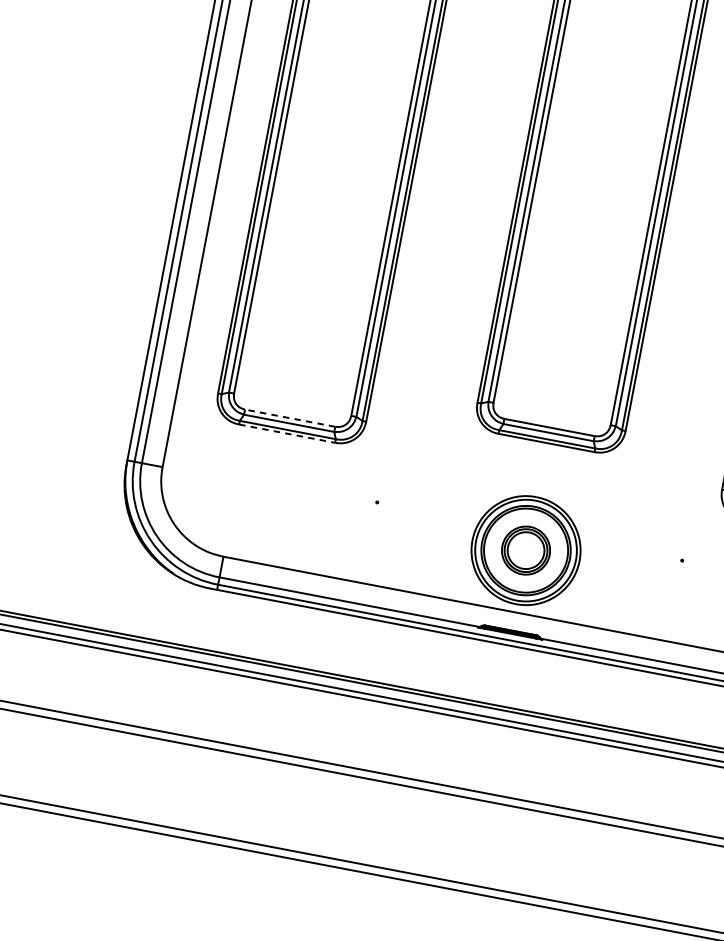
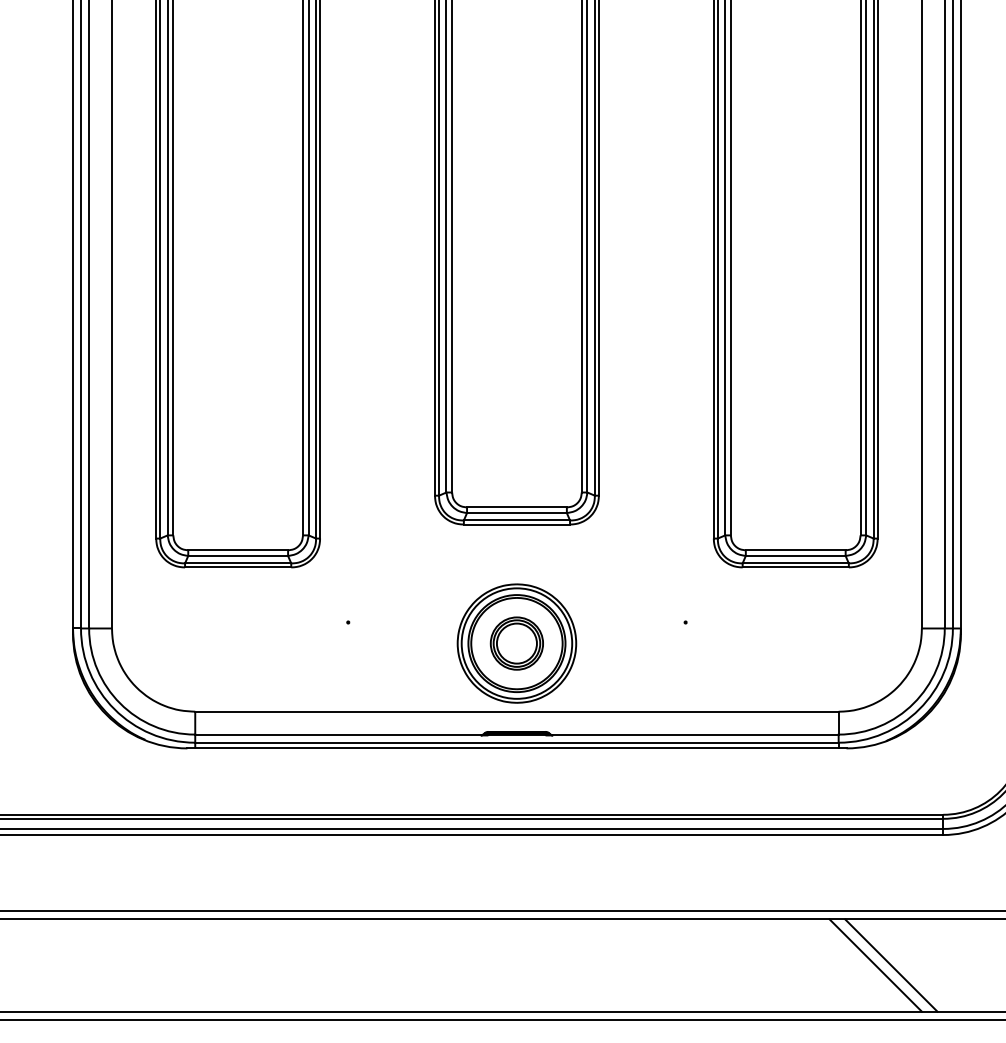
line: (290, 418) -> (238, 550), dashed -> solid
line: (287, 433) -> (238, 567), dashed -> solid

